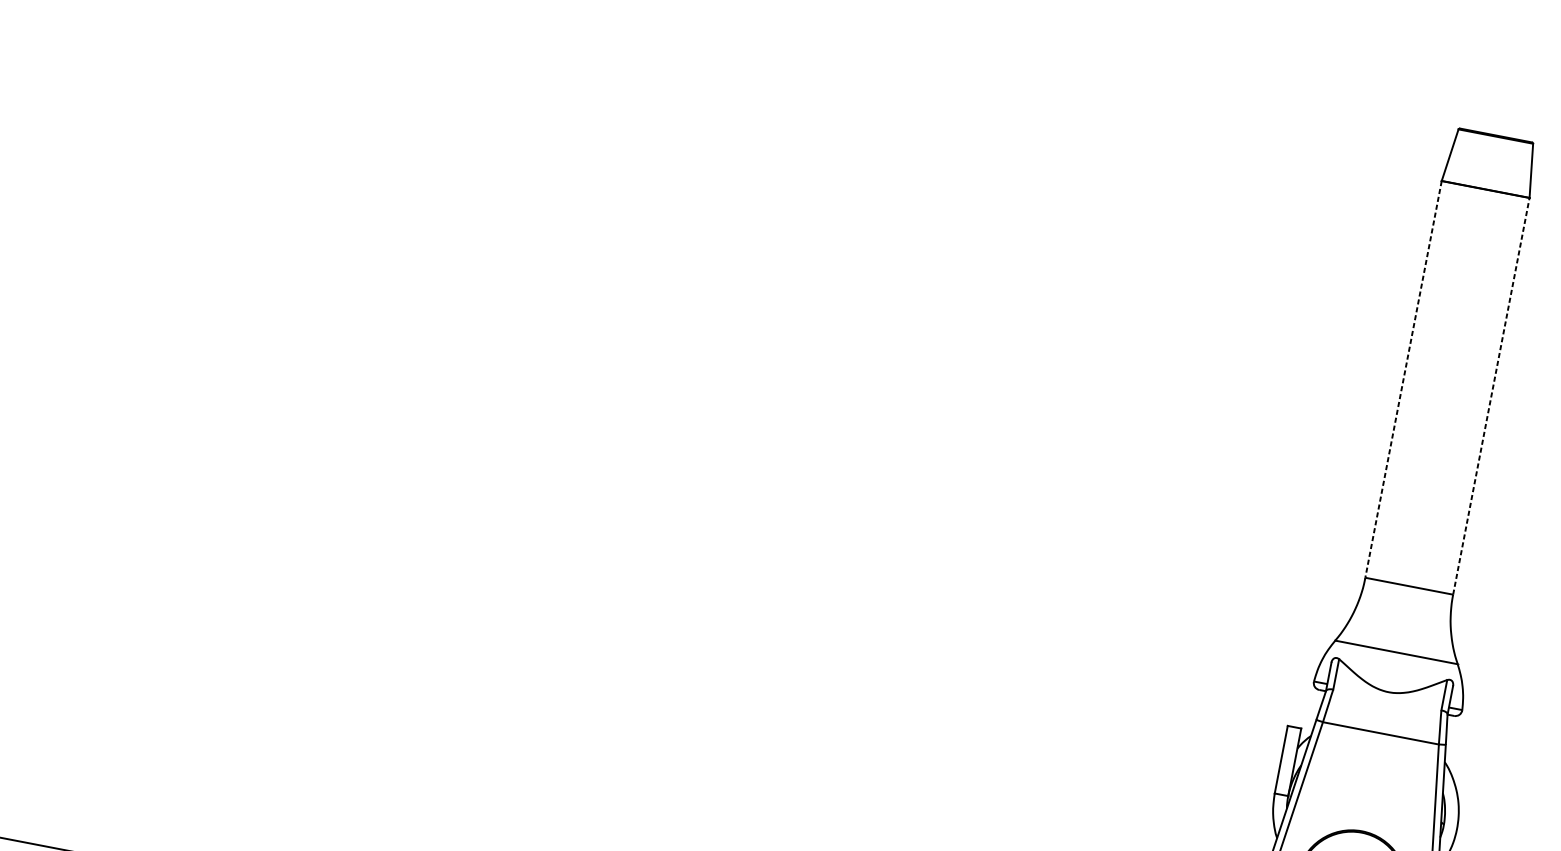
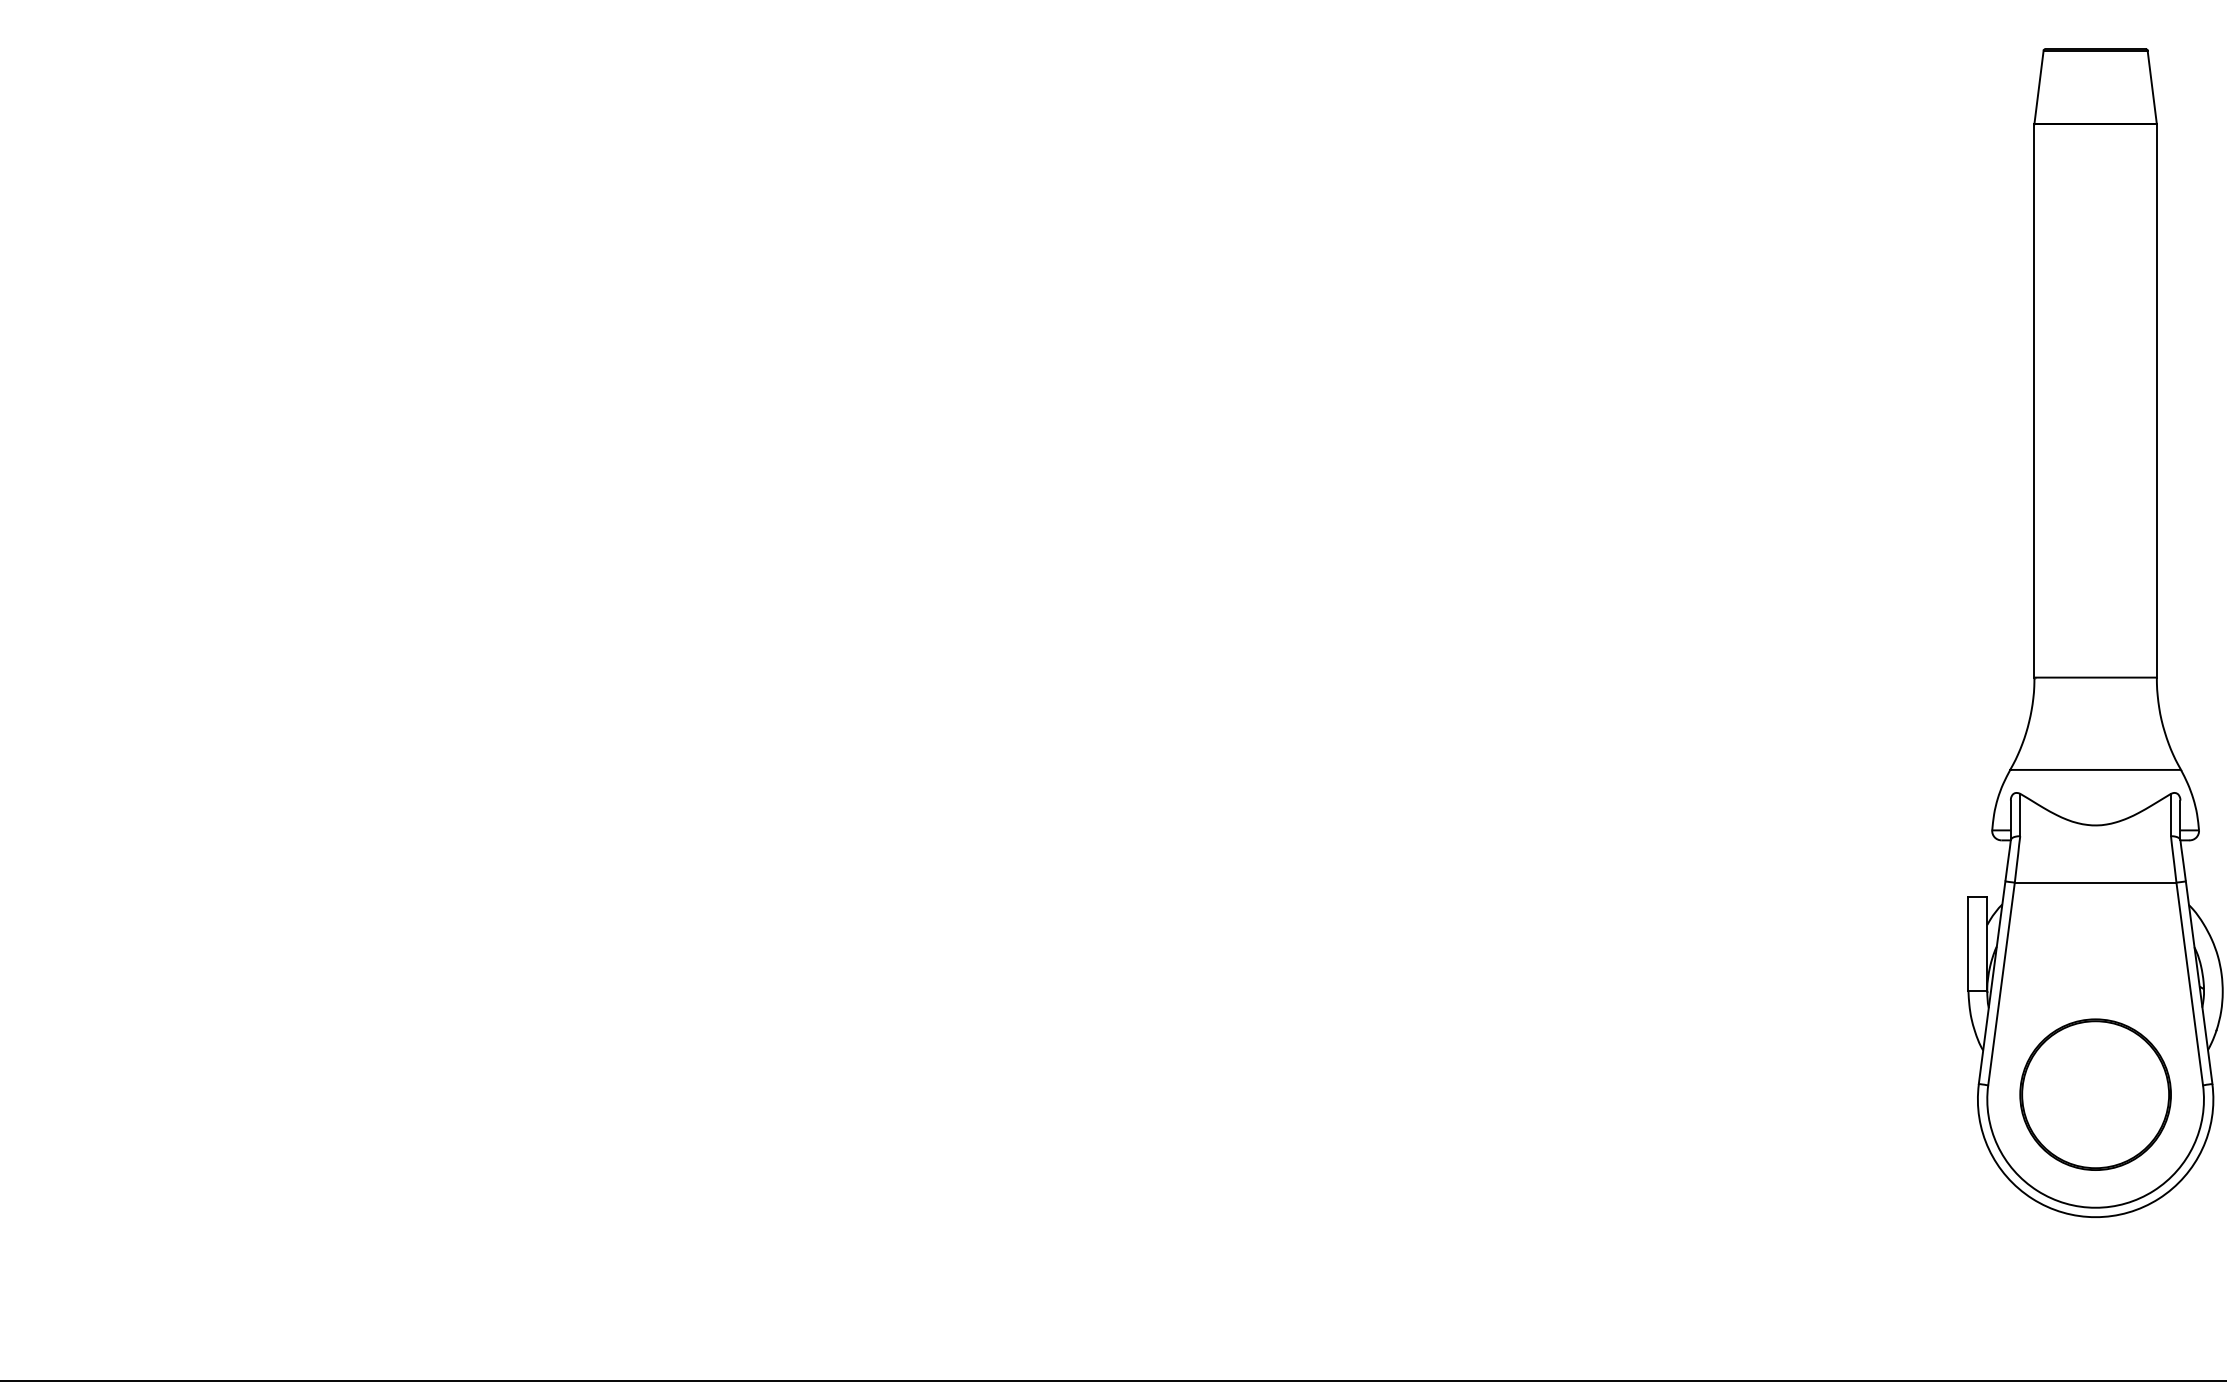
line: (1403, 379) -> (2034, 401), dashed -> solid
line: (1491, 396) -> (2156, 401), dashed -> solid

